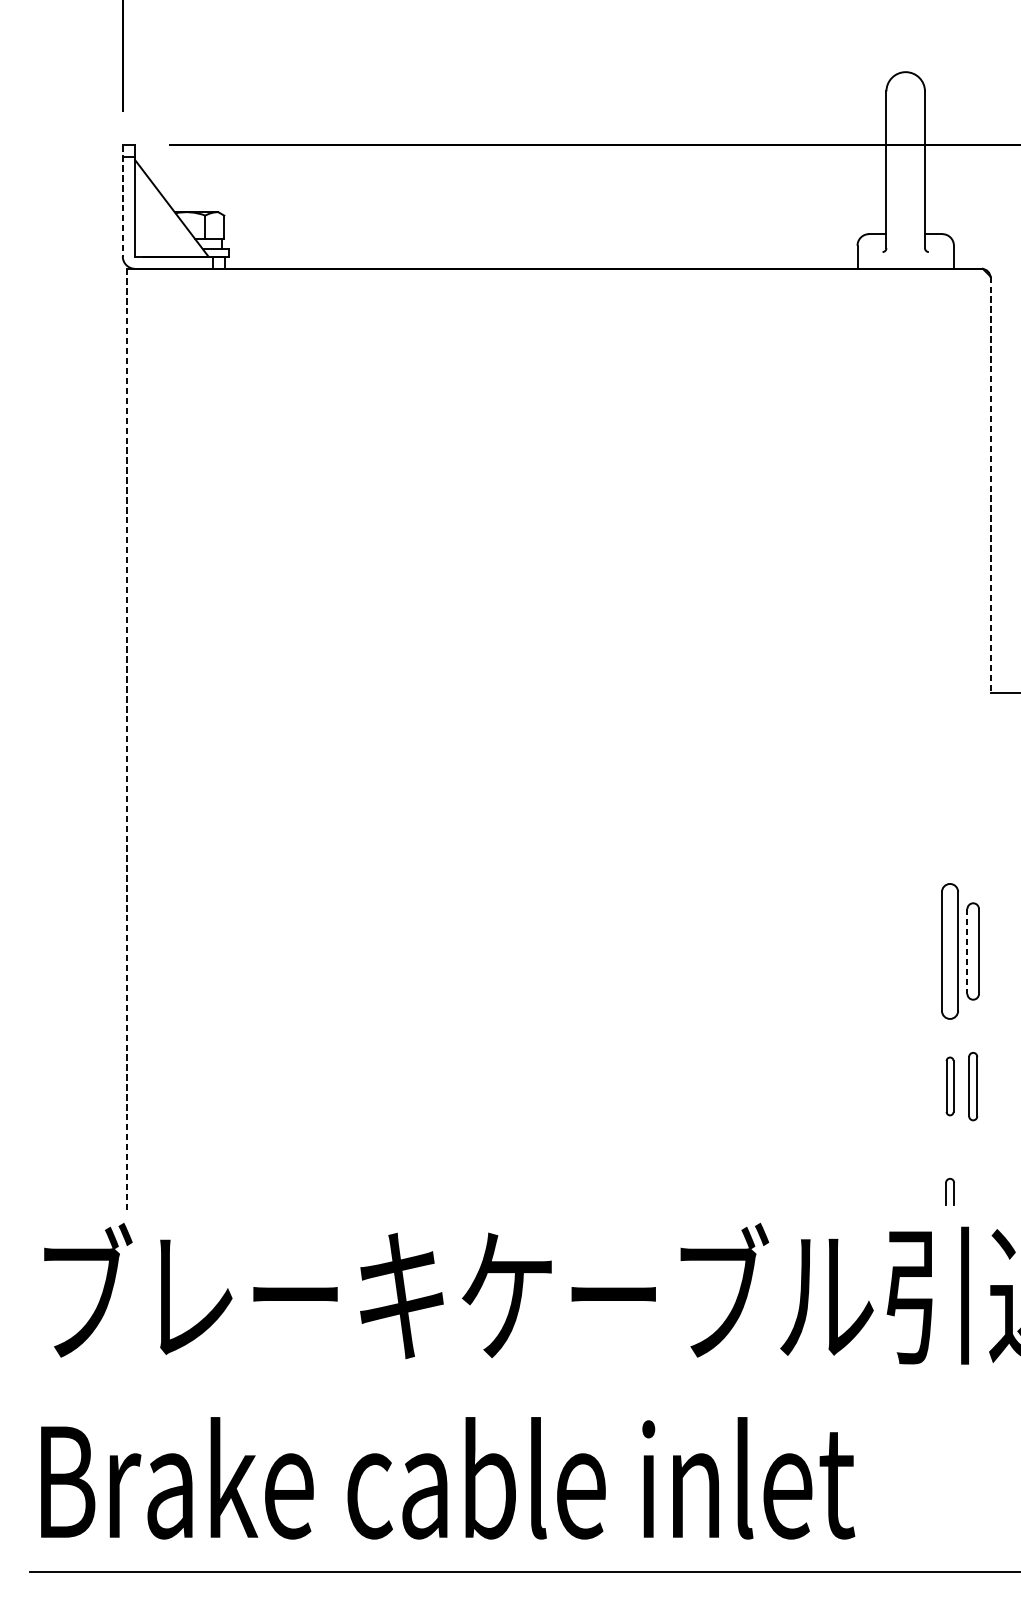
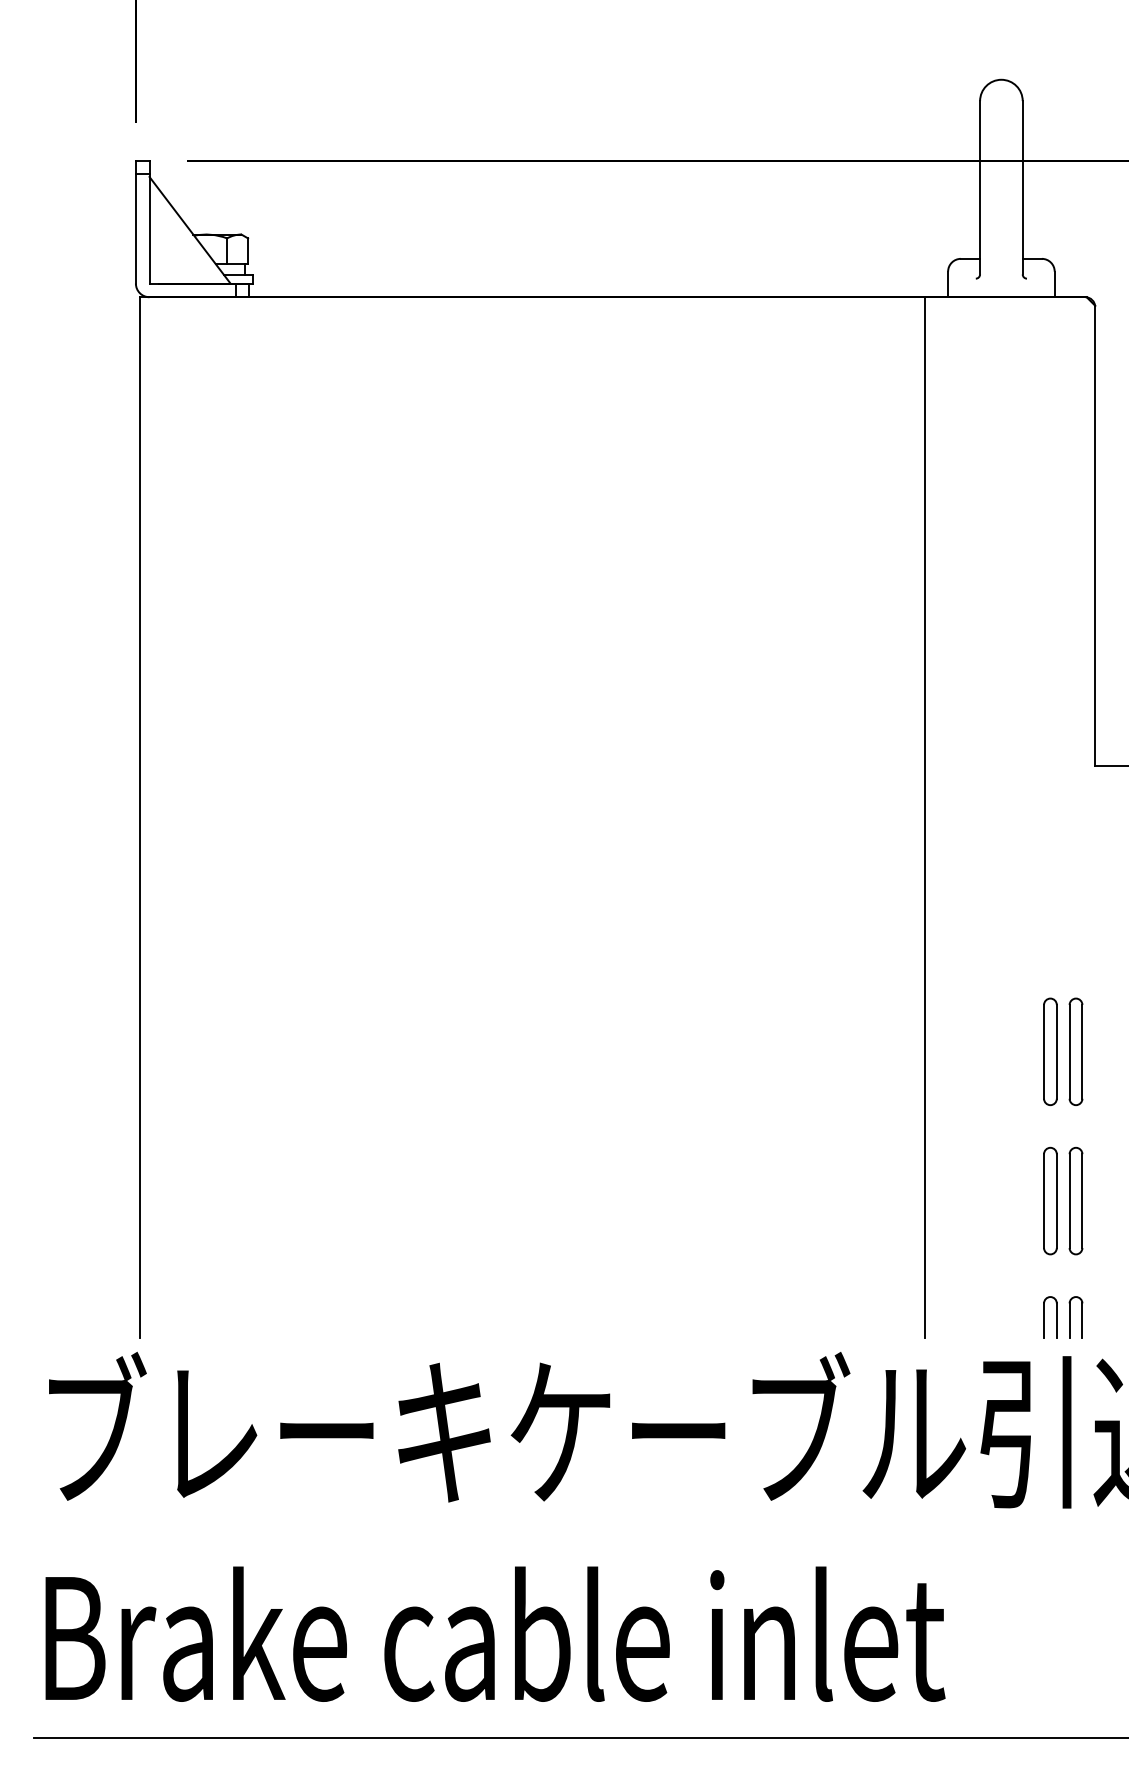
line: (122, 201) -> (135, 222), dashed -> solid
line: (990, 485) -> (1095, 536), dashed -> solid
line: (126, 738) -> (140, 816), dashed -> solid
line: (836, 739) -> (924, 817), added
part: (950, 951) -> (1050, 1051), size x0.71
line: (967, 951) -> (1069, 1051), dashed -> solid
part: (950, 1085) -> (1050, 1200), size x1.67
part: (972, 1086) -> (1075, 1201), size x1.43
part: (950, 1191) -> (1050, 1317), size x1.43
part: (972, 1191) -> (1075, 1317), added

